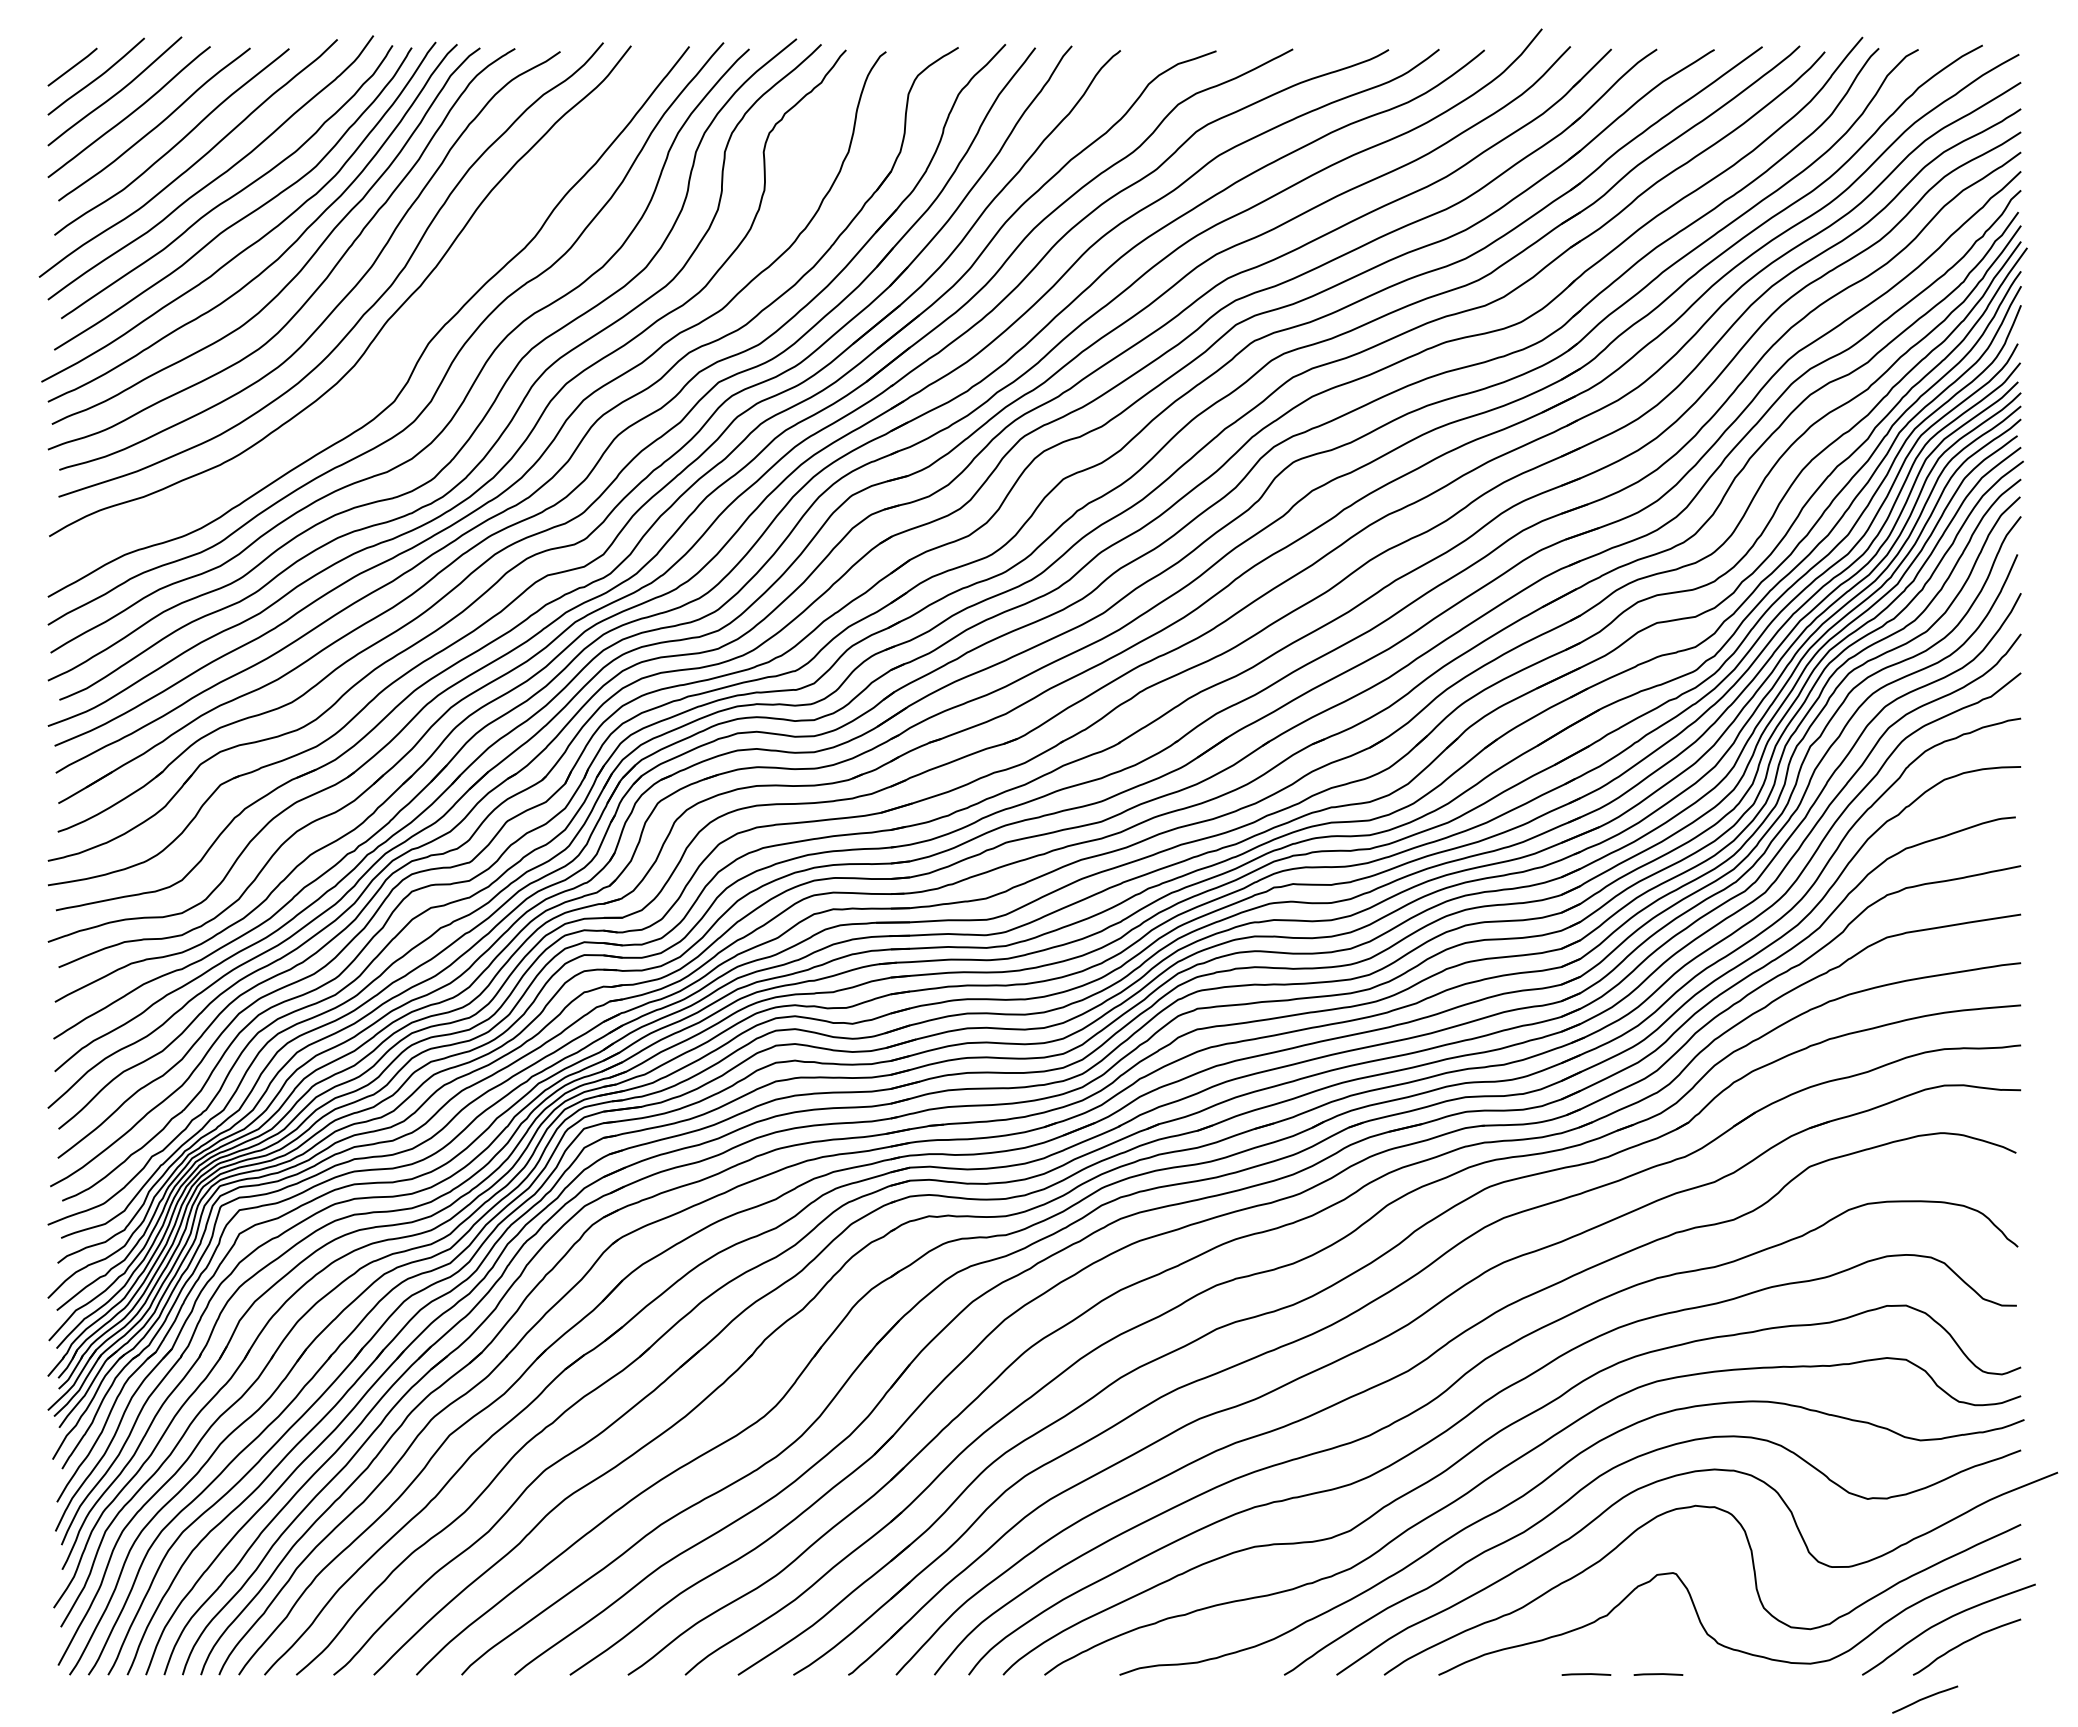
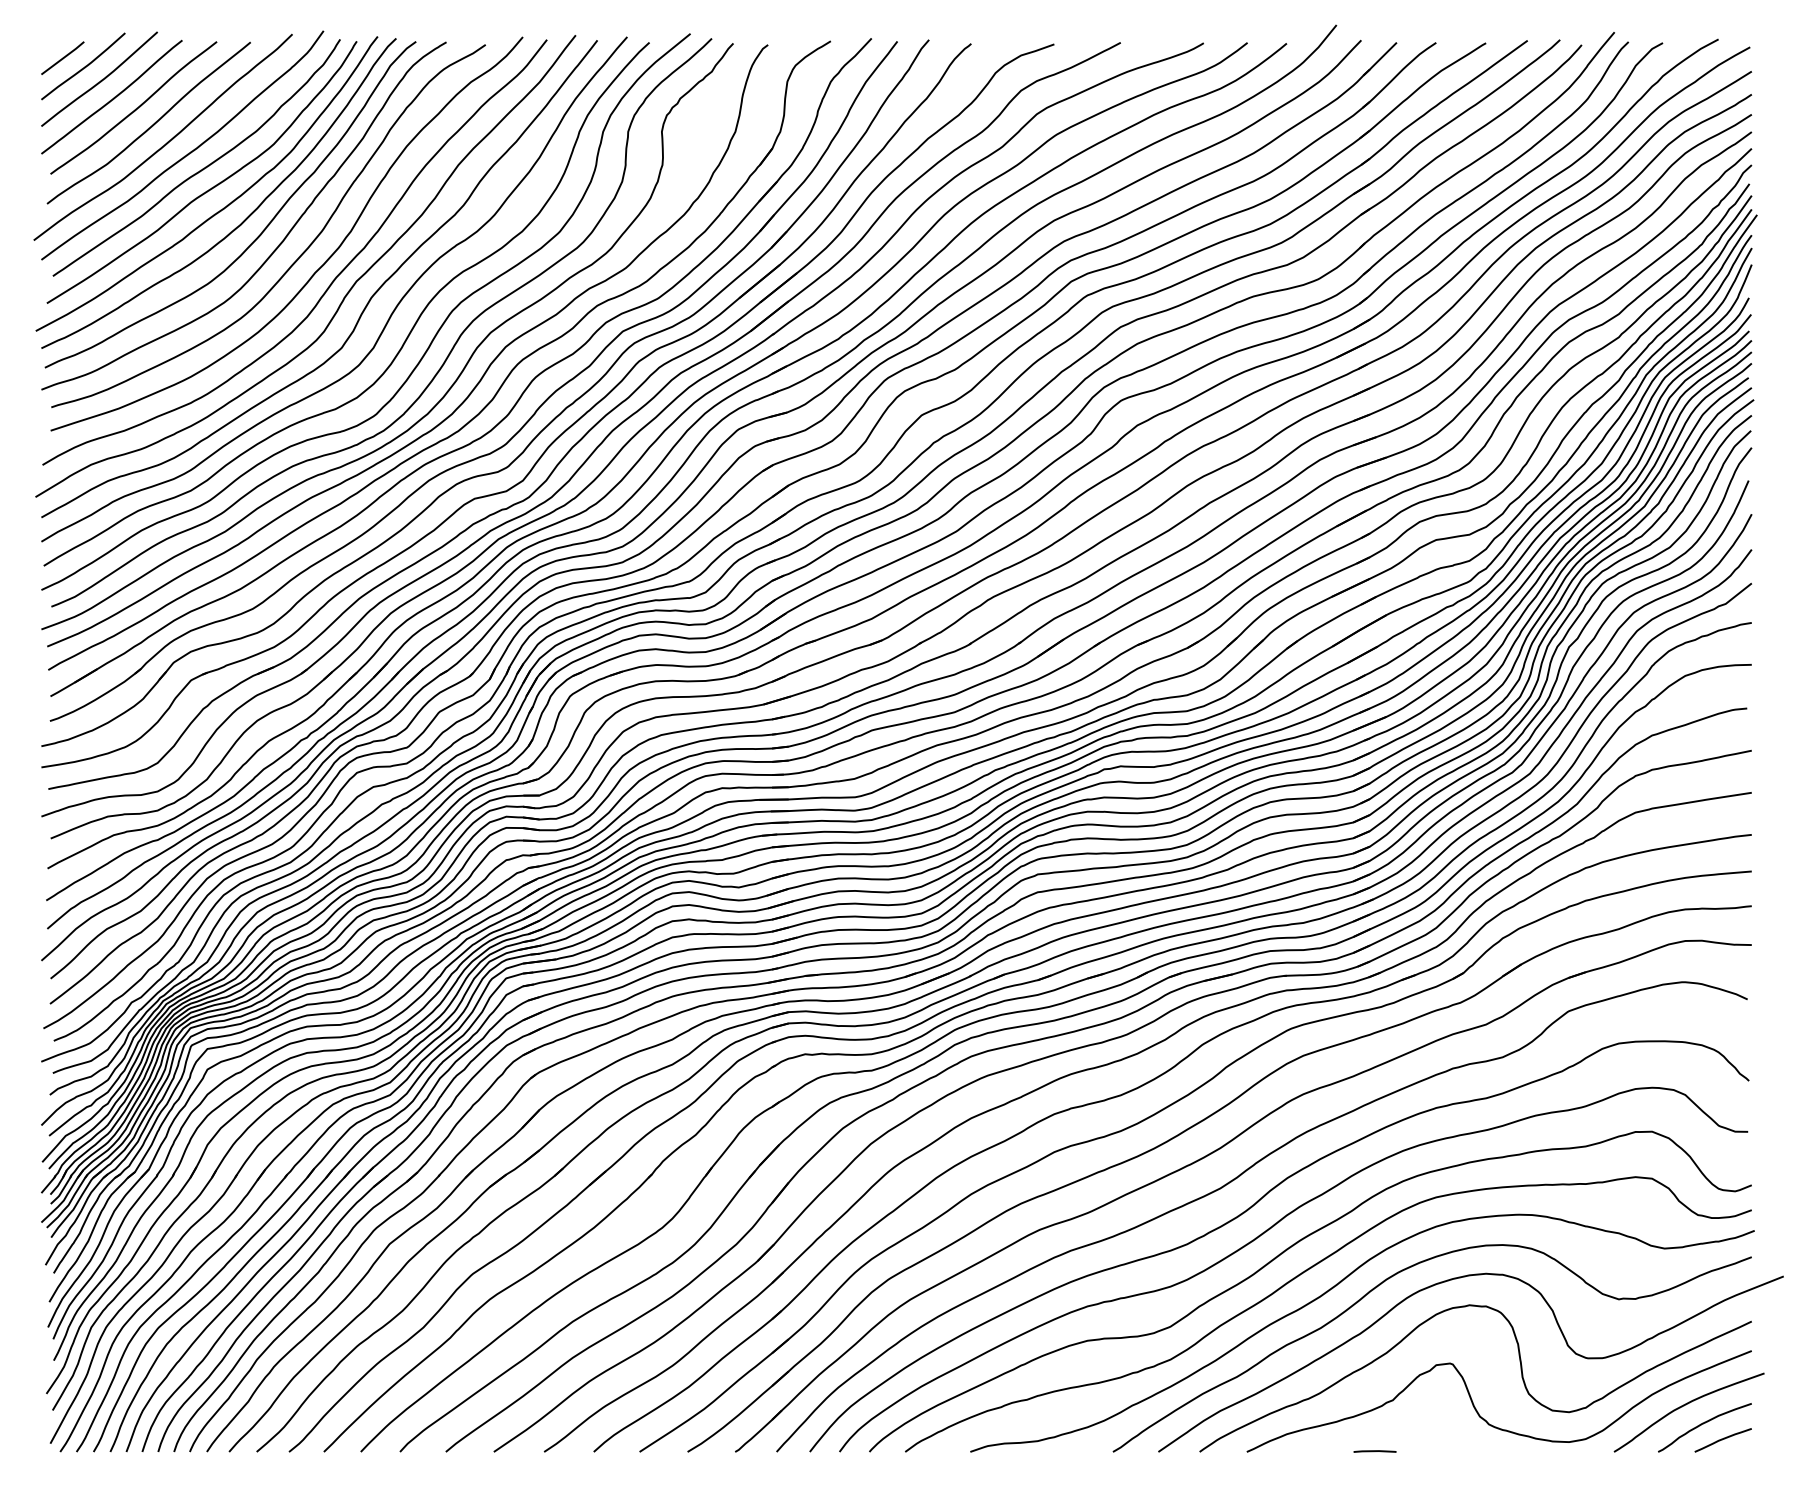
curve: (397, 341) -> (344, 296), added
line: (1658, 1674) -> (1437, 1451), removed
curve: (1925, 1698) -> (1723, 1439), moved

